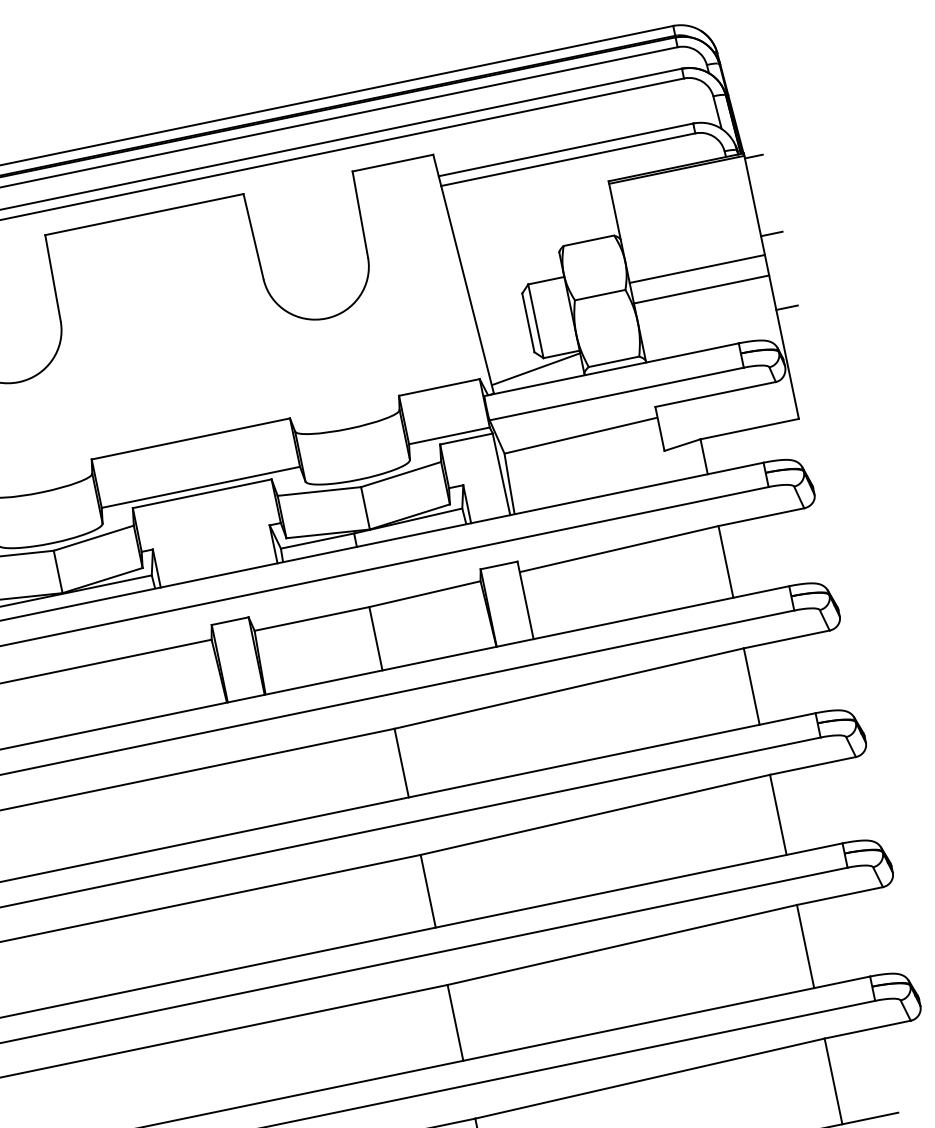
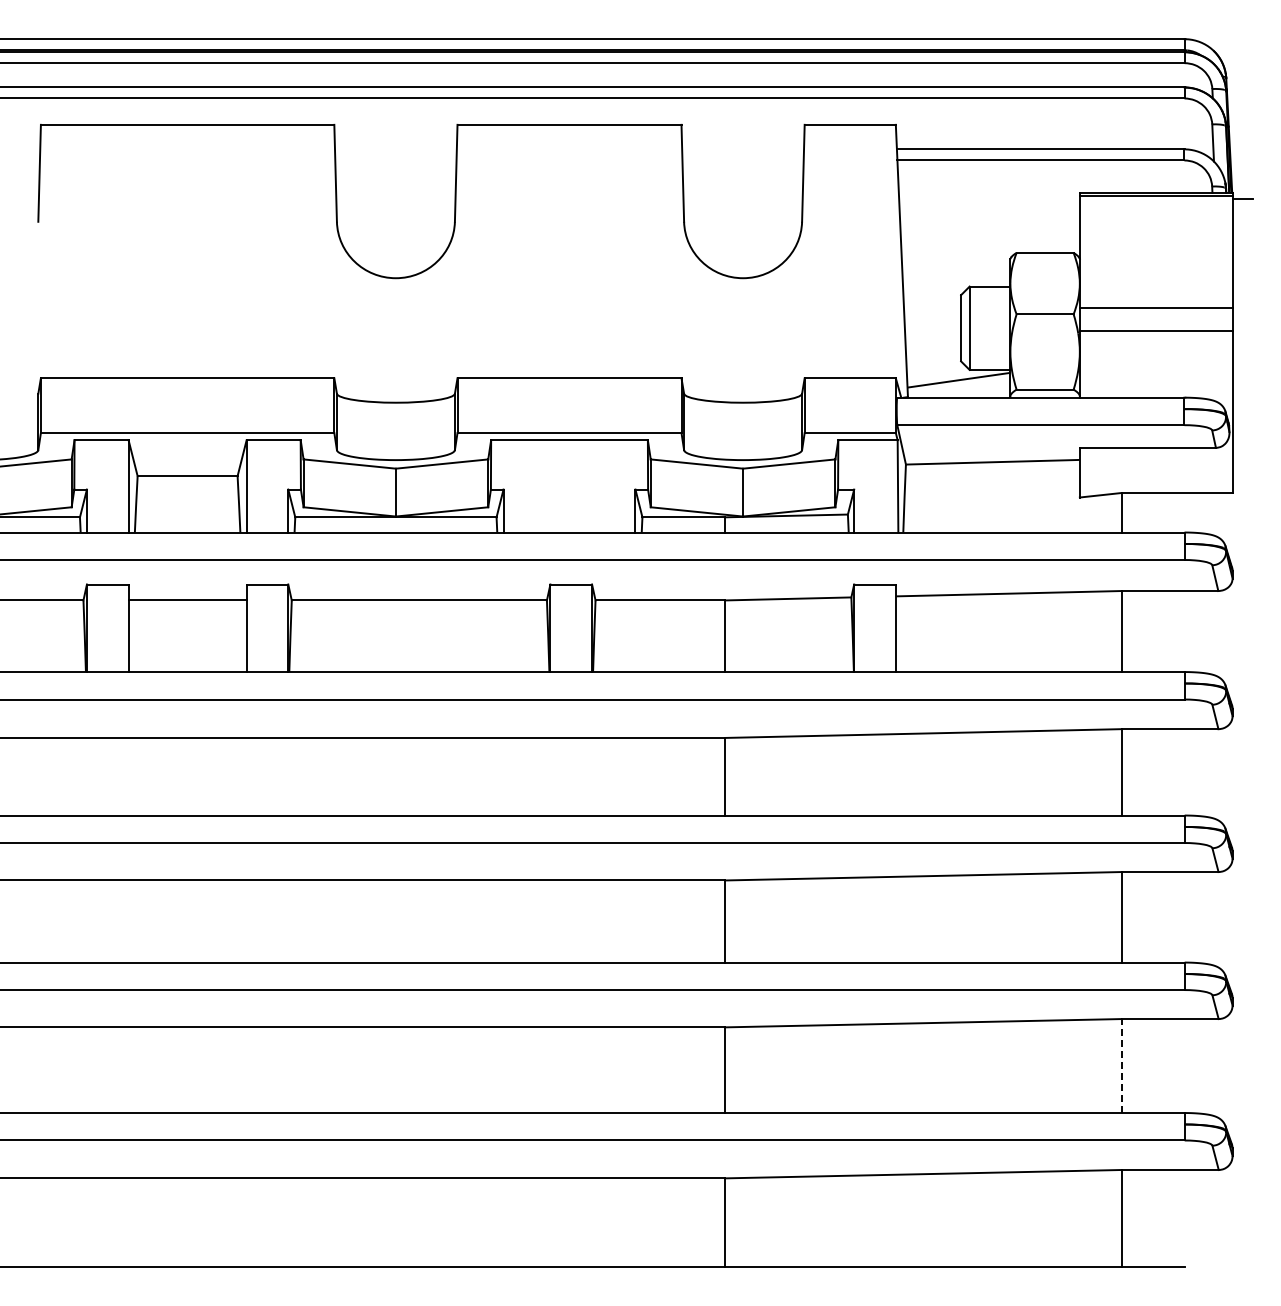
line: (771, 233) -> (1244, 286), removed
line: (786, 307) -> (1244, 369), removed
line: (805, 946) -> (1121, 1066), solid -> dashed

